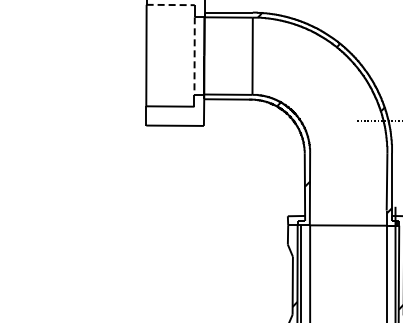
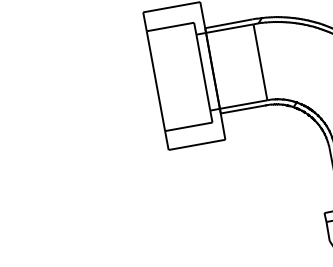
line: (171, 5) -> (171, 27), dashed -> solid
line: (194, 55) -> (203, 72), dashed -> solid

